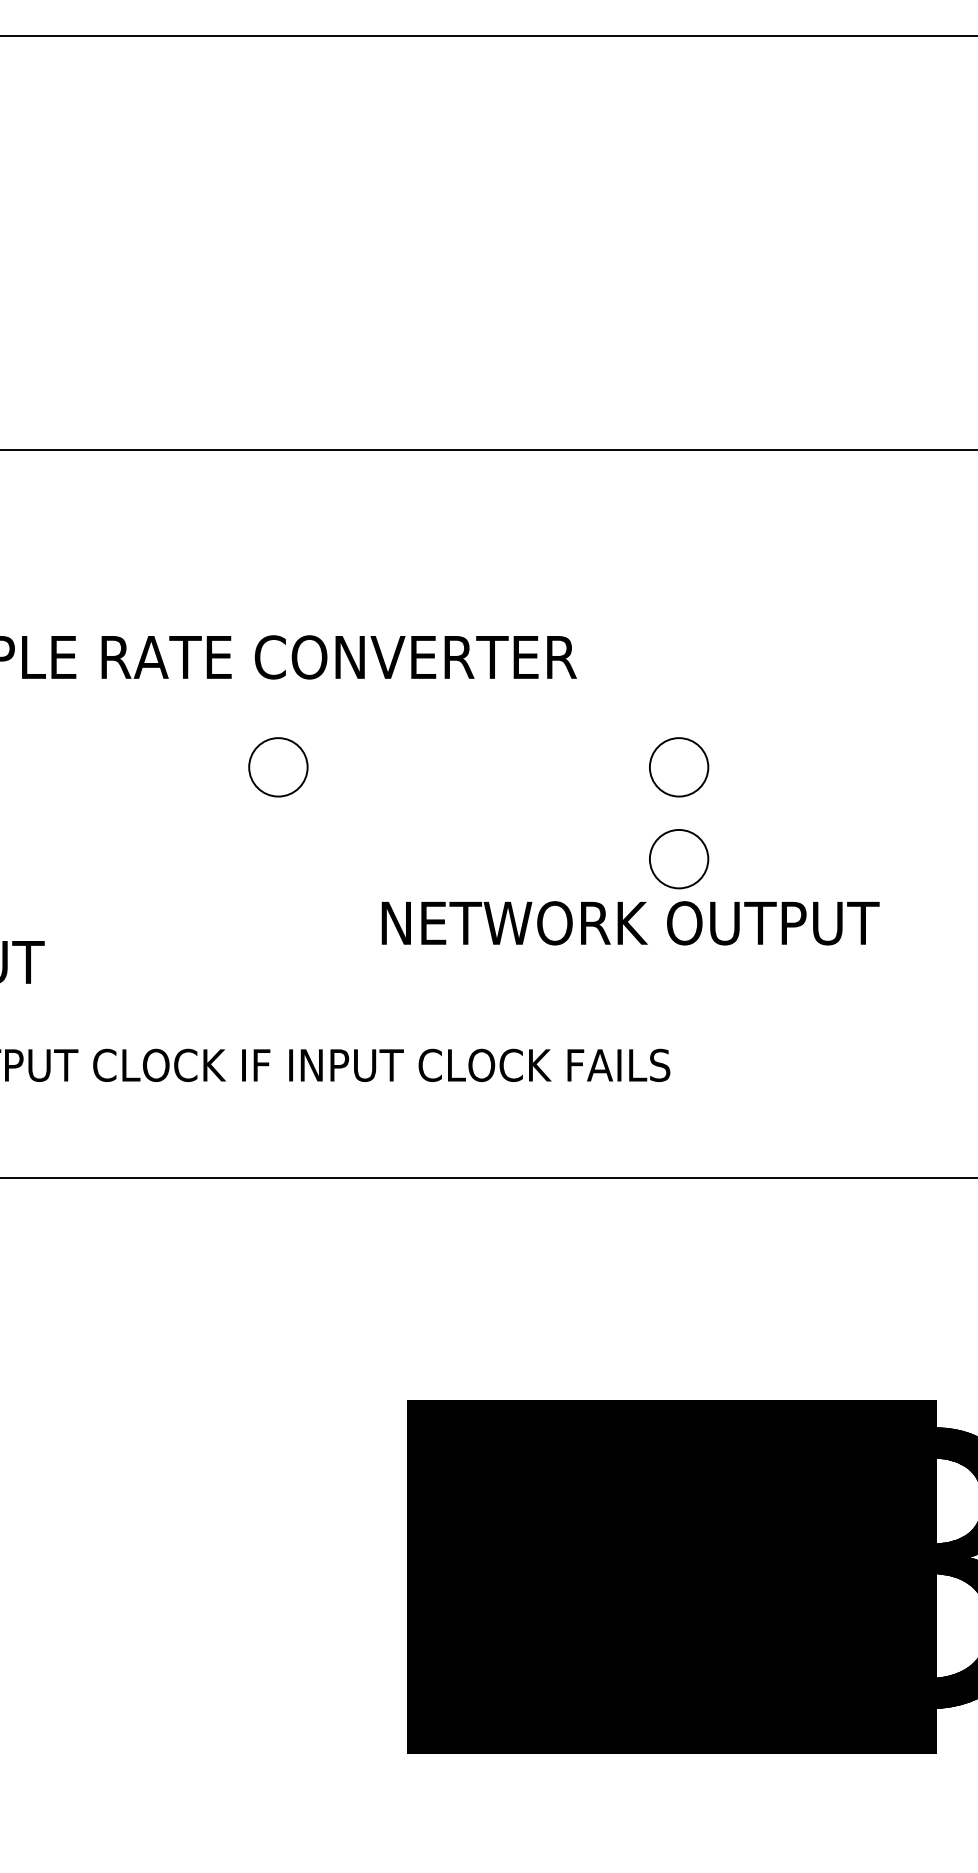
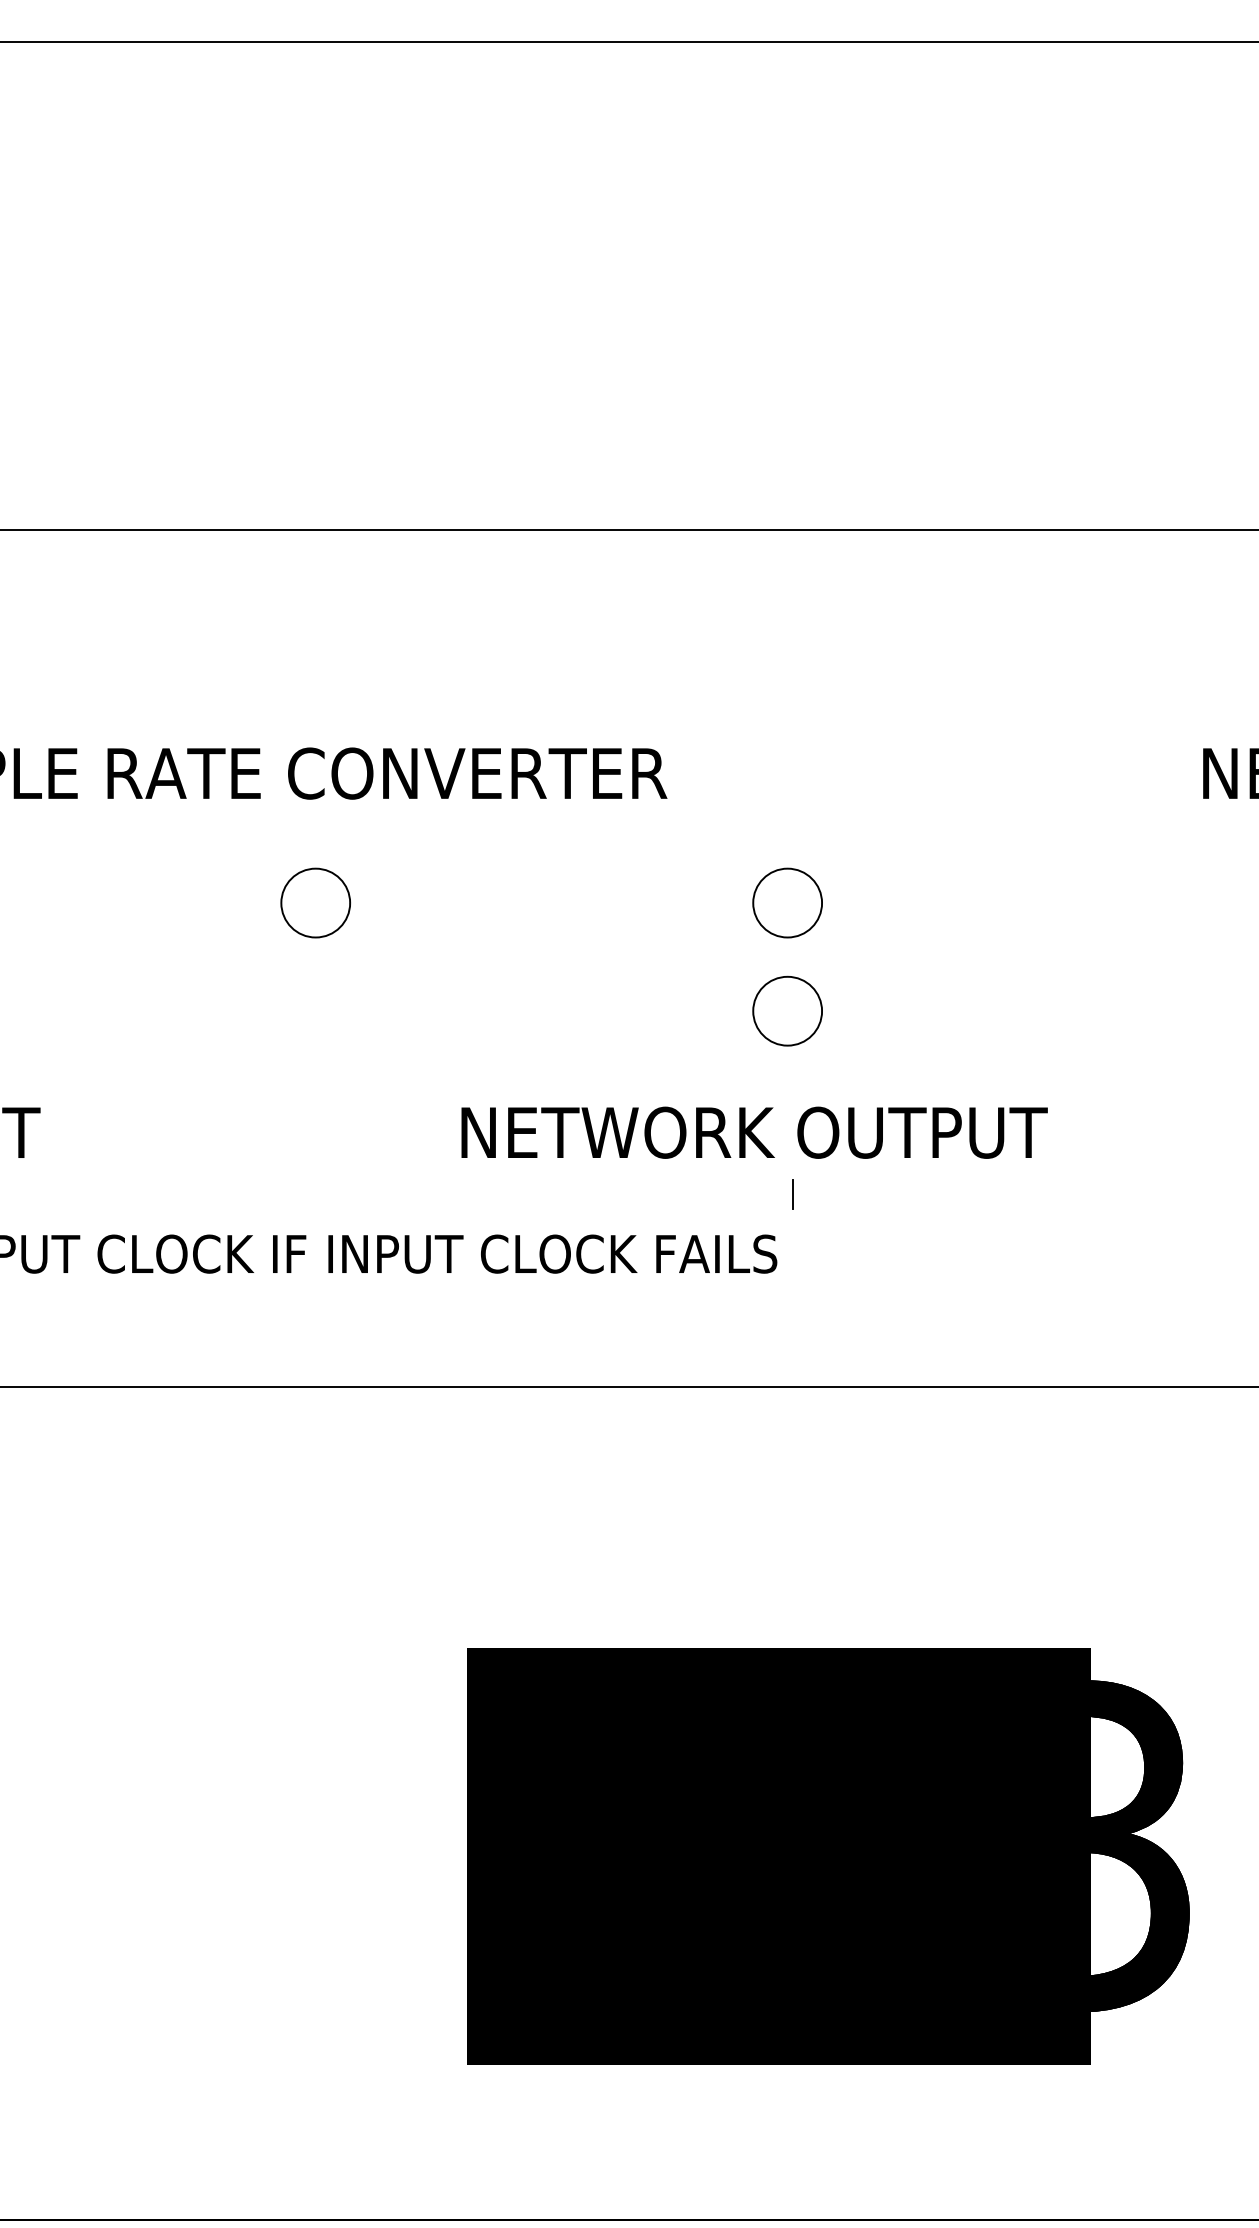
text: (630, 923) -> (754, 1132), moved
line: (683, 1014) -> (792, 1194), added

